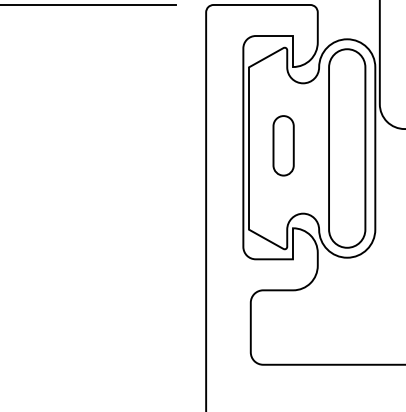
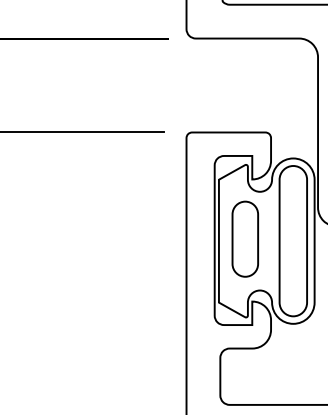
part: (282, 144) -> (244, 238), size x1.67

